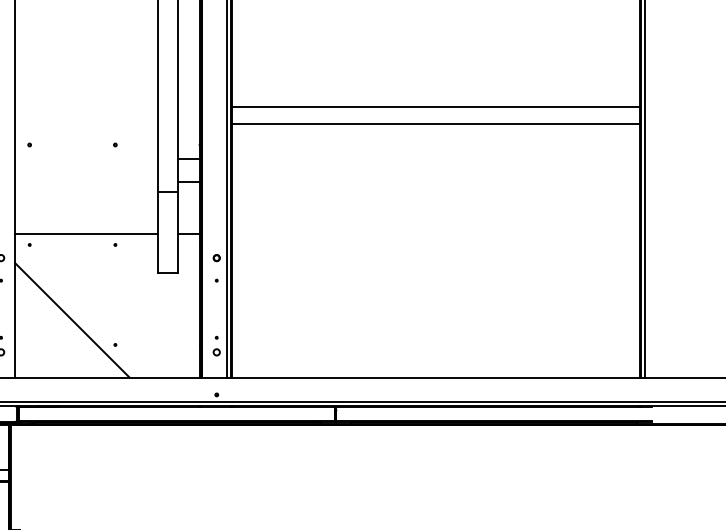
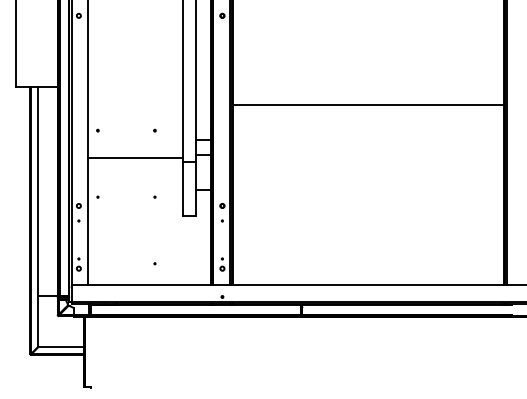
line: (436, 123) -> (368, 116), removed
line: (86, 233) -> (135, 157), moved
line: (72, 320) -> (126, 247), removed

